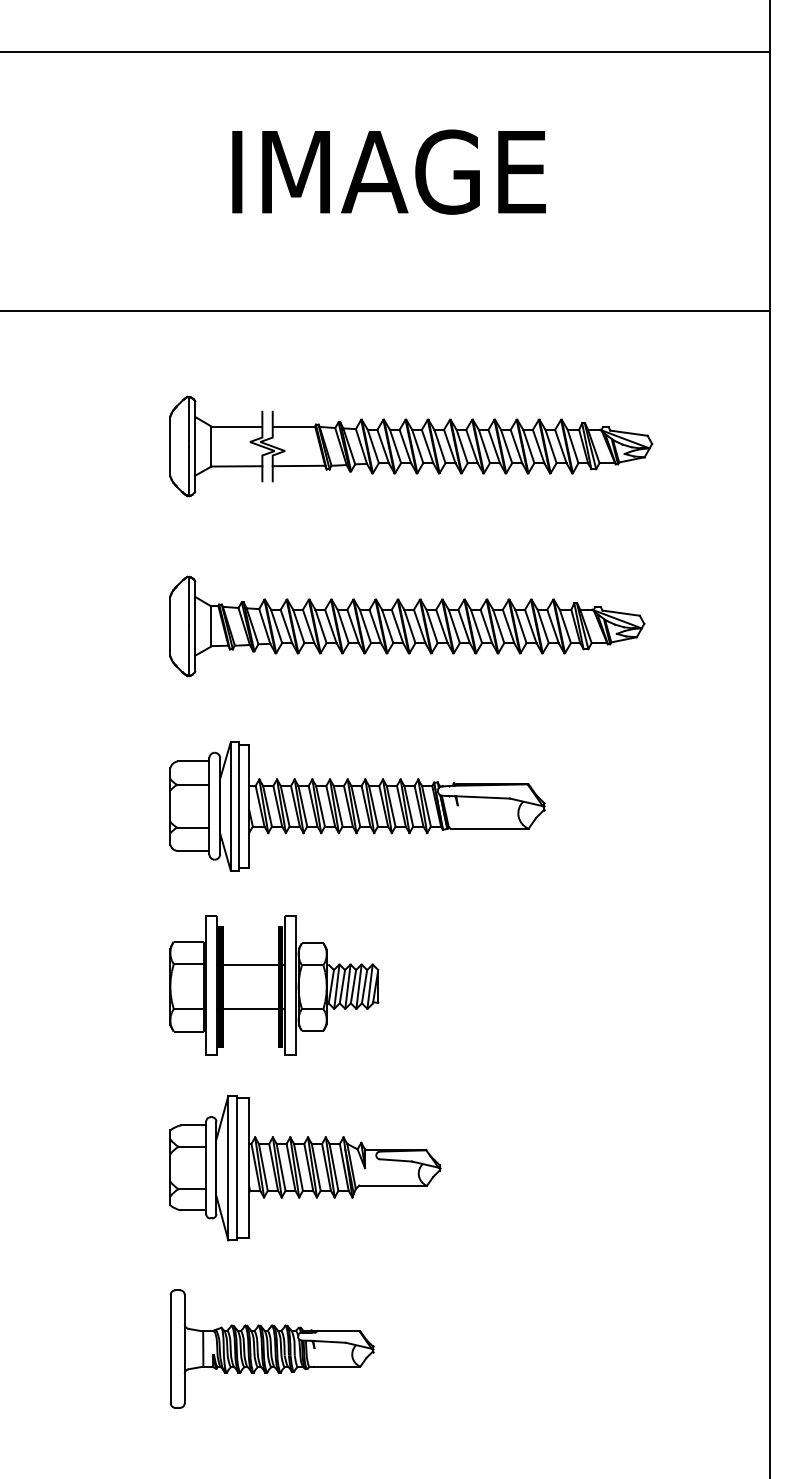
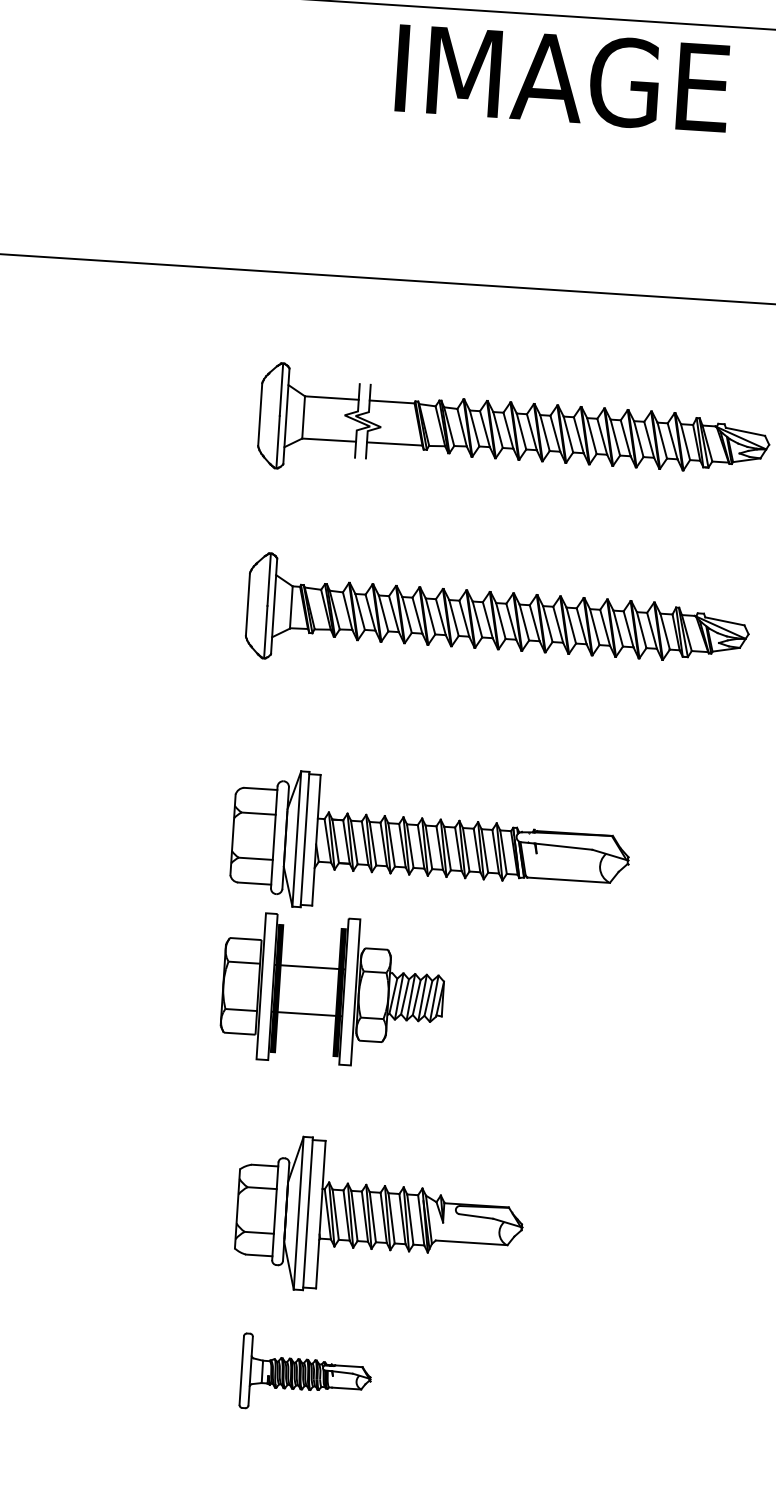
text: (388, 171) -> (562, 77), moved
part: (357, 806) -> (430, 847), moved
part: (305, 1168) -> (380, 1218), moved
part: (271, 1348) -> (305, 1374), size x0.6

